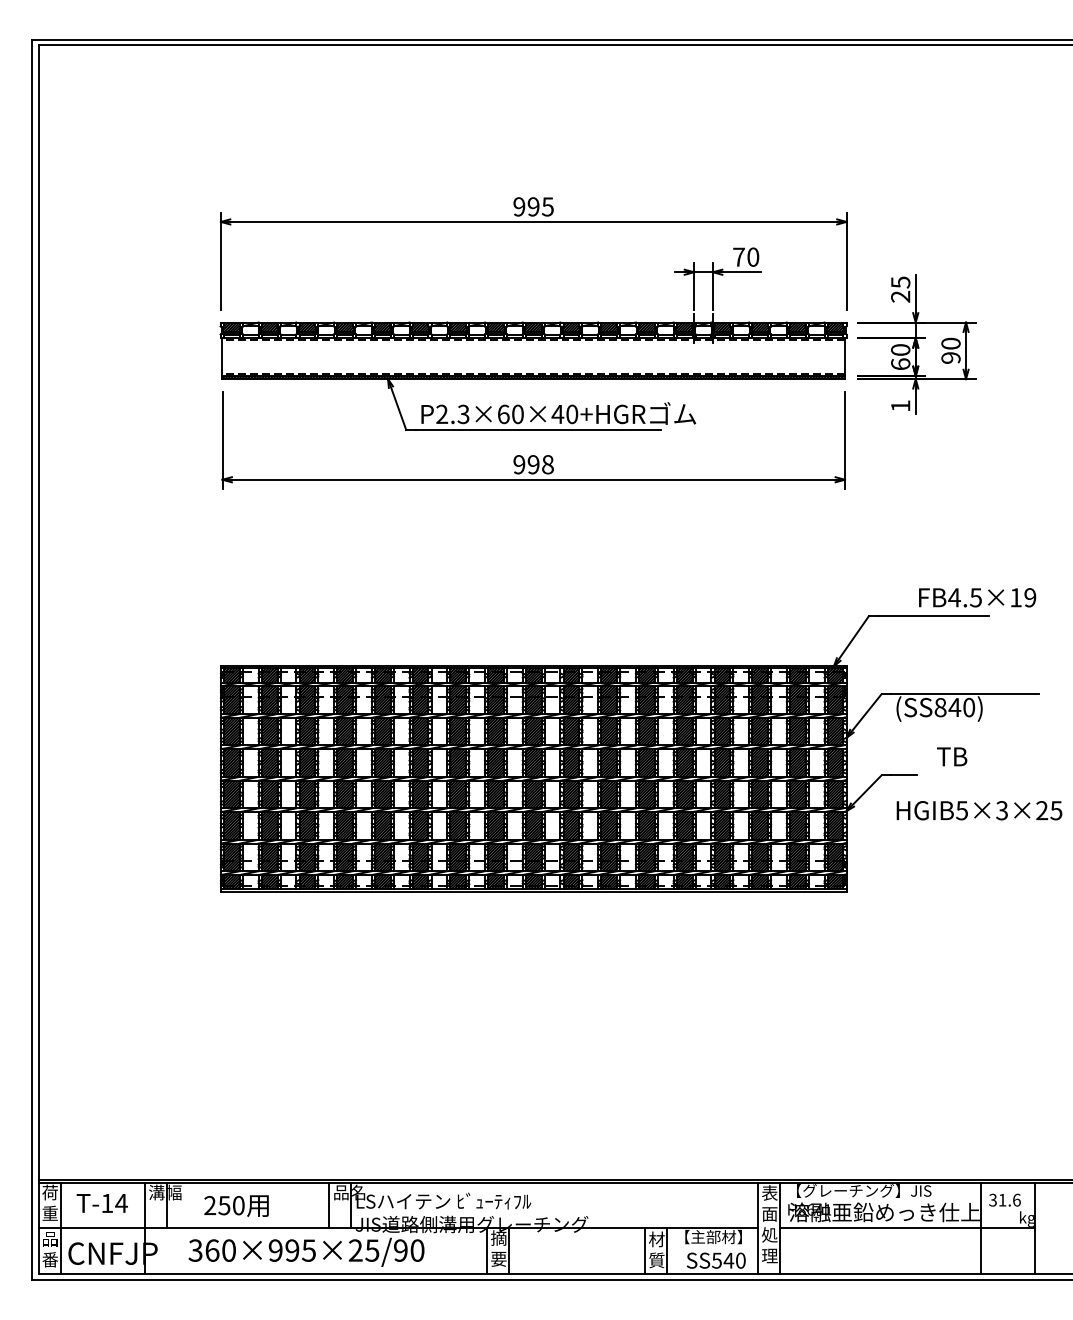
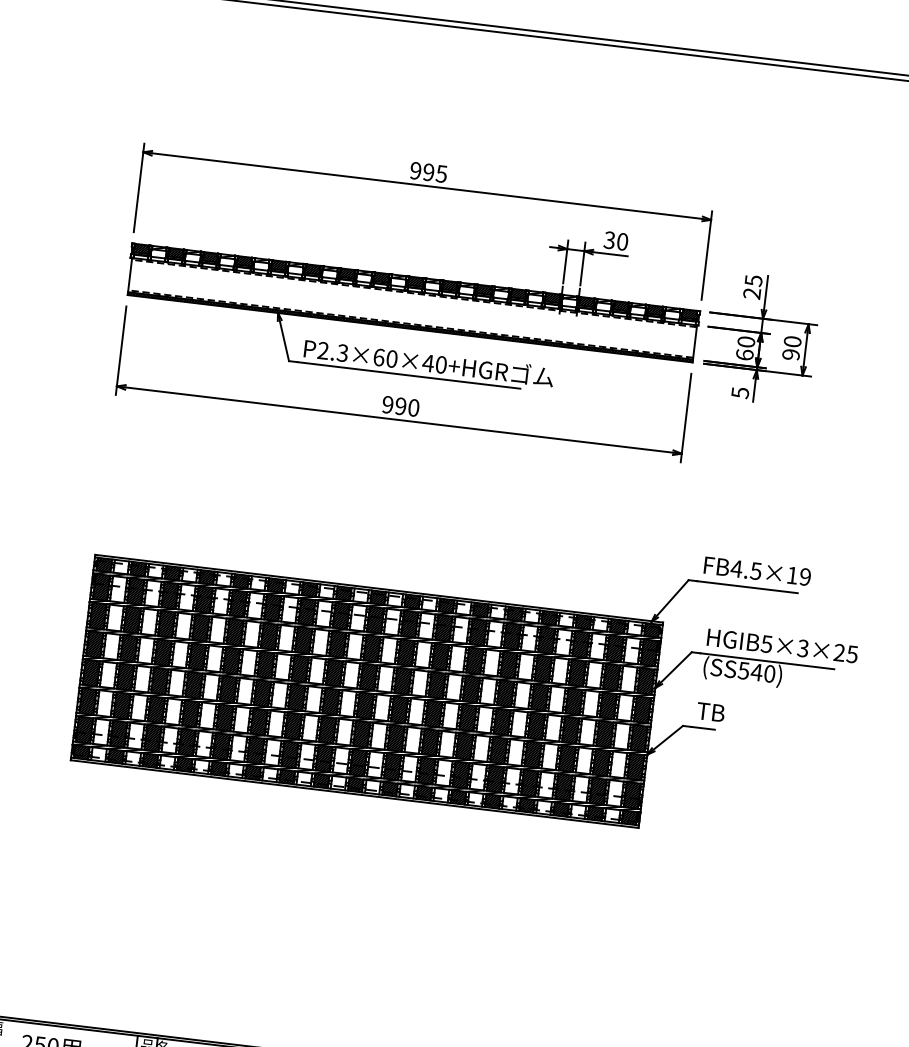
text: (738, 256) -> (609, 239), 70 -> 30
text: (900, 406) -> (740, 393), 1 -> 5
text: (547, 464) -> (413, 407), 998 -> 990
text: (977, 597) -> (757, 571), moved
text: (940, 707) -> (743, 670), (SS840) -> (SS540)
text: (952, 756) -> (711, 711), moved
text: (979, 810) -> (782, 645), moved

